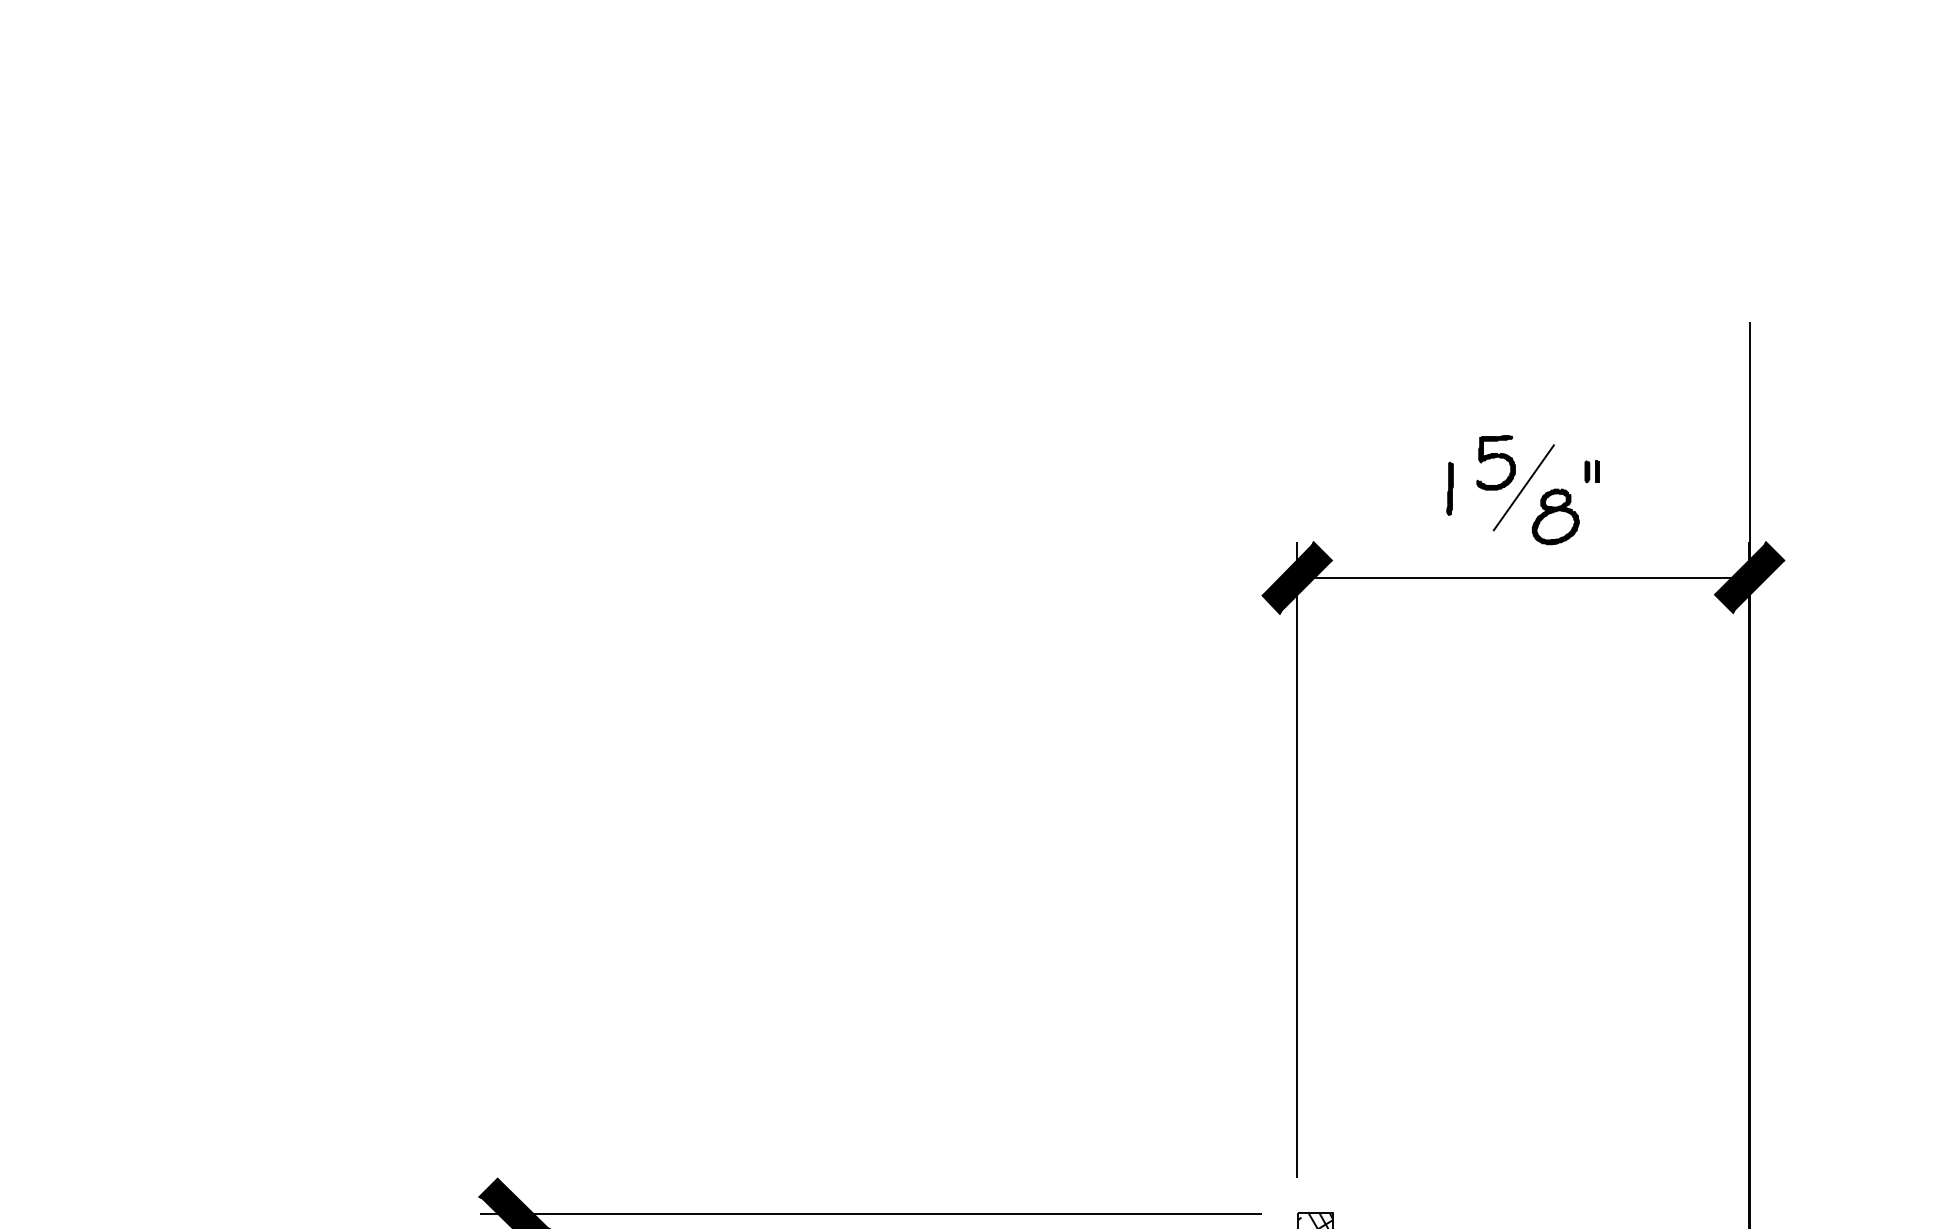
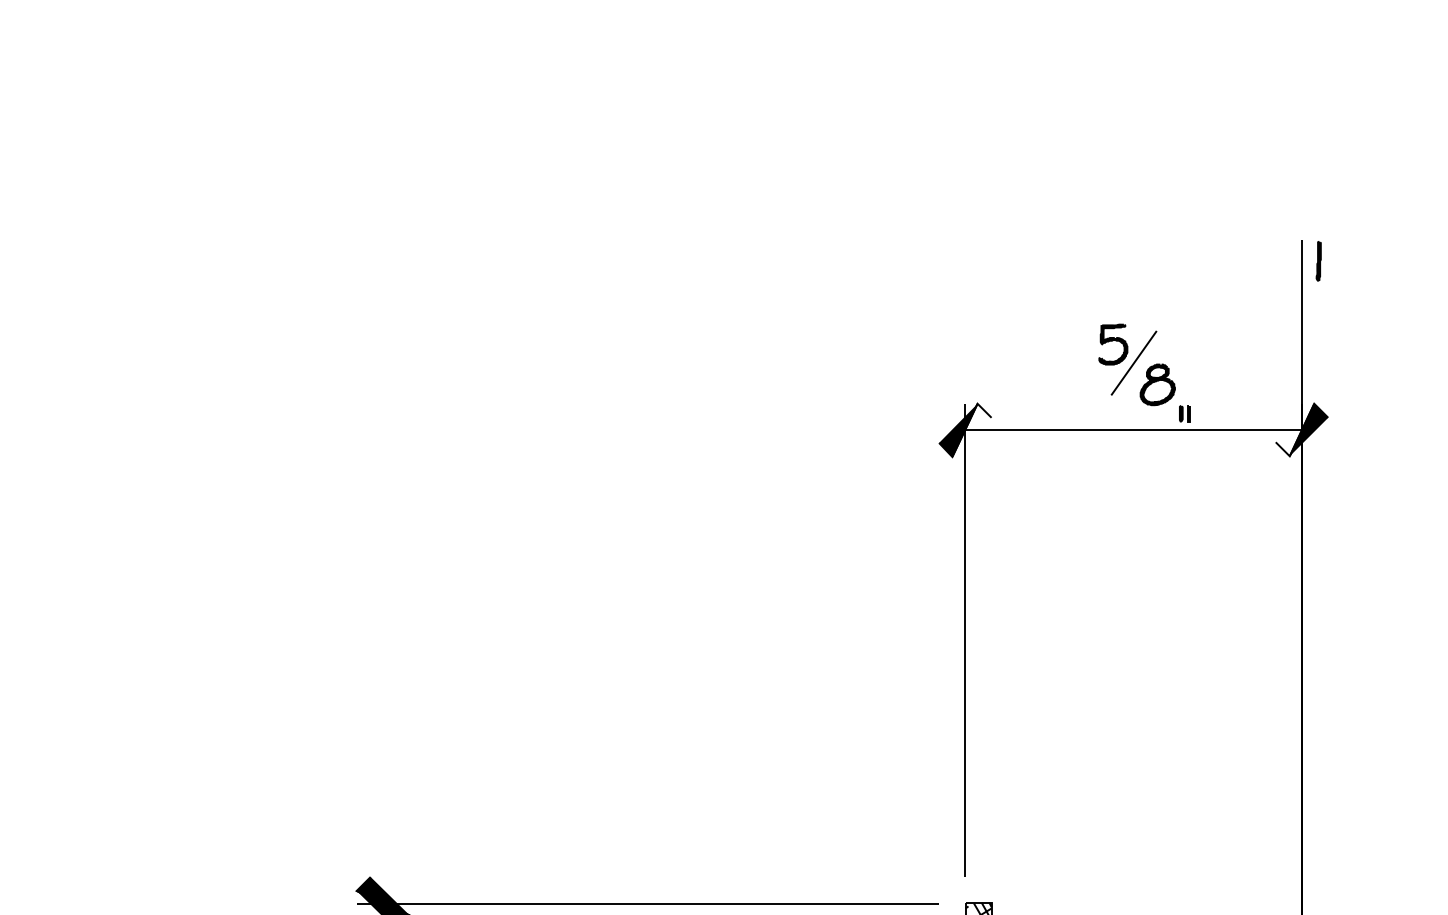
part: (1591, 471) -> (1184, 413), moved
part: (1449, 488) -> (1318, 261), moved
fill: (1305, 577) -> (971, 429), removed
fill: (1740, 577) -> (1295, 429), removed

